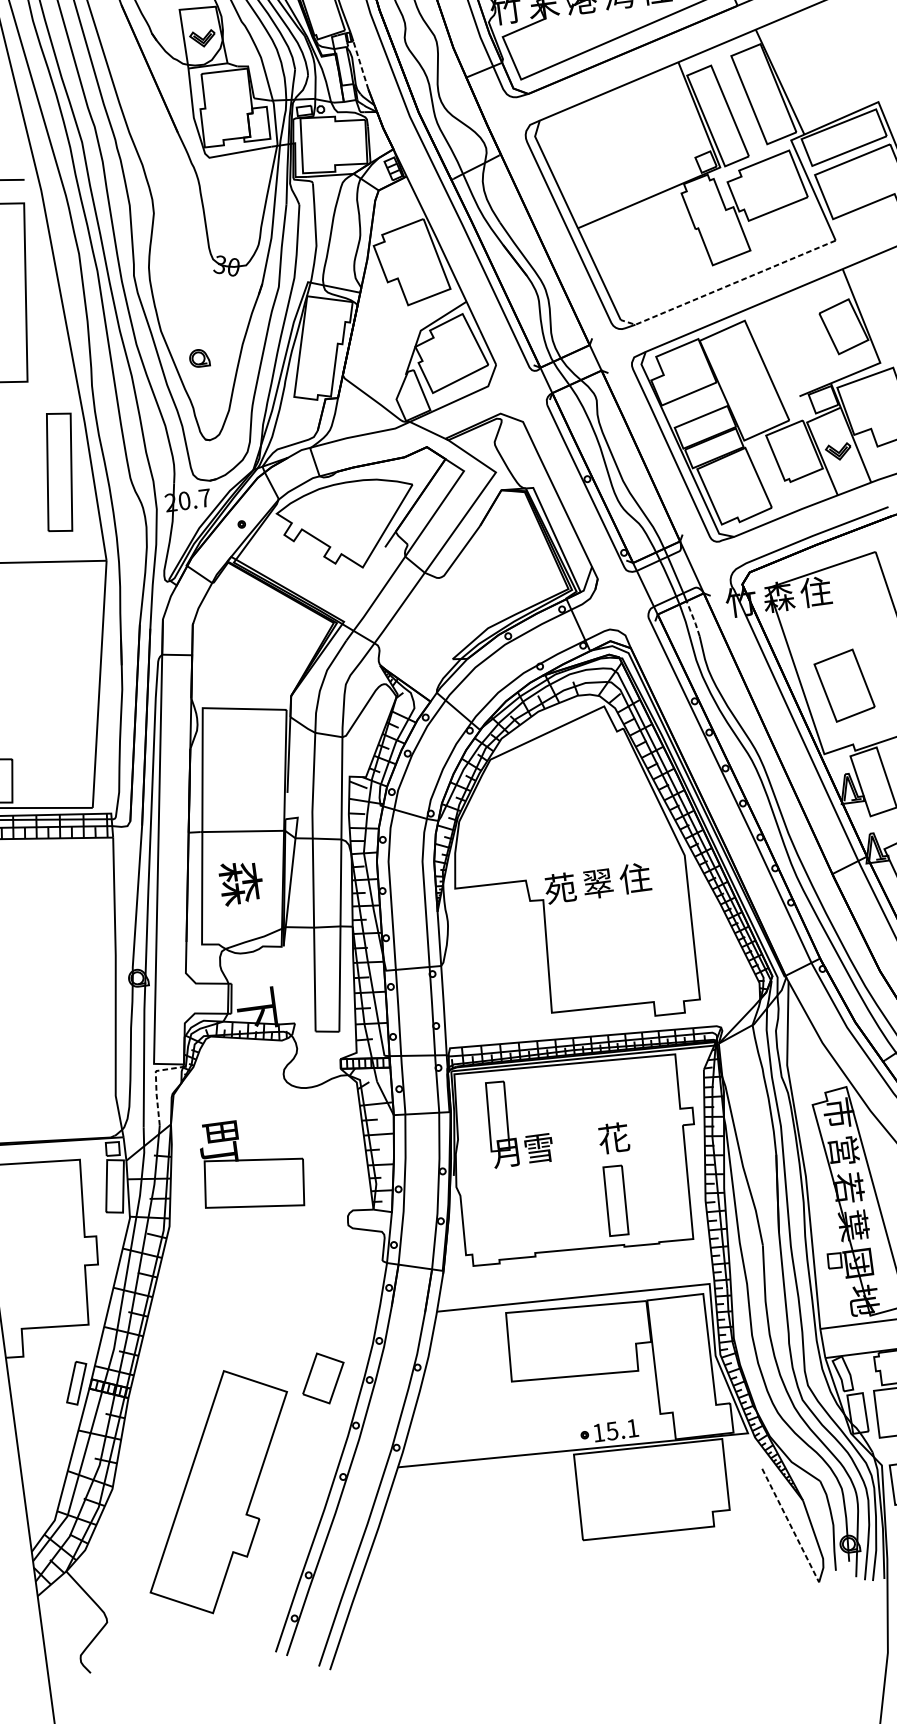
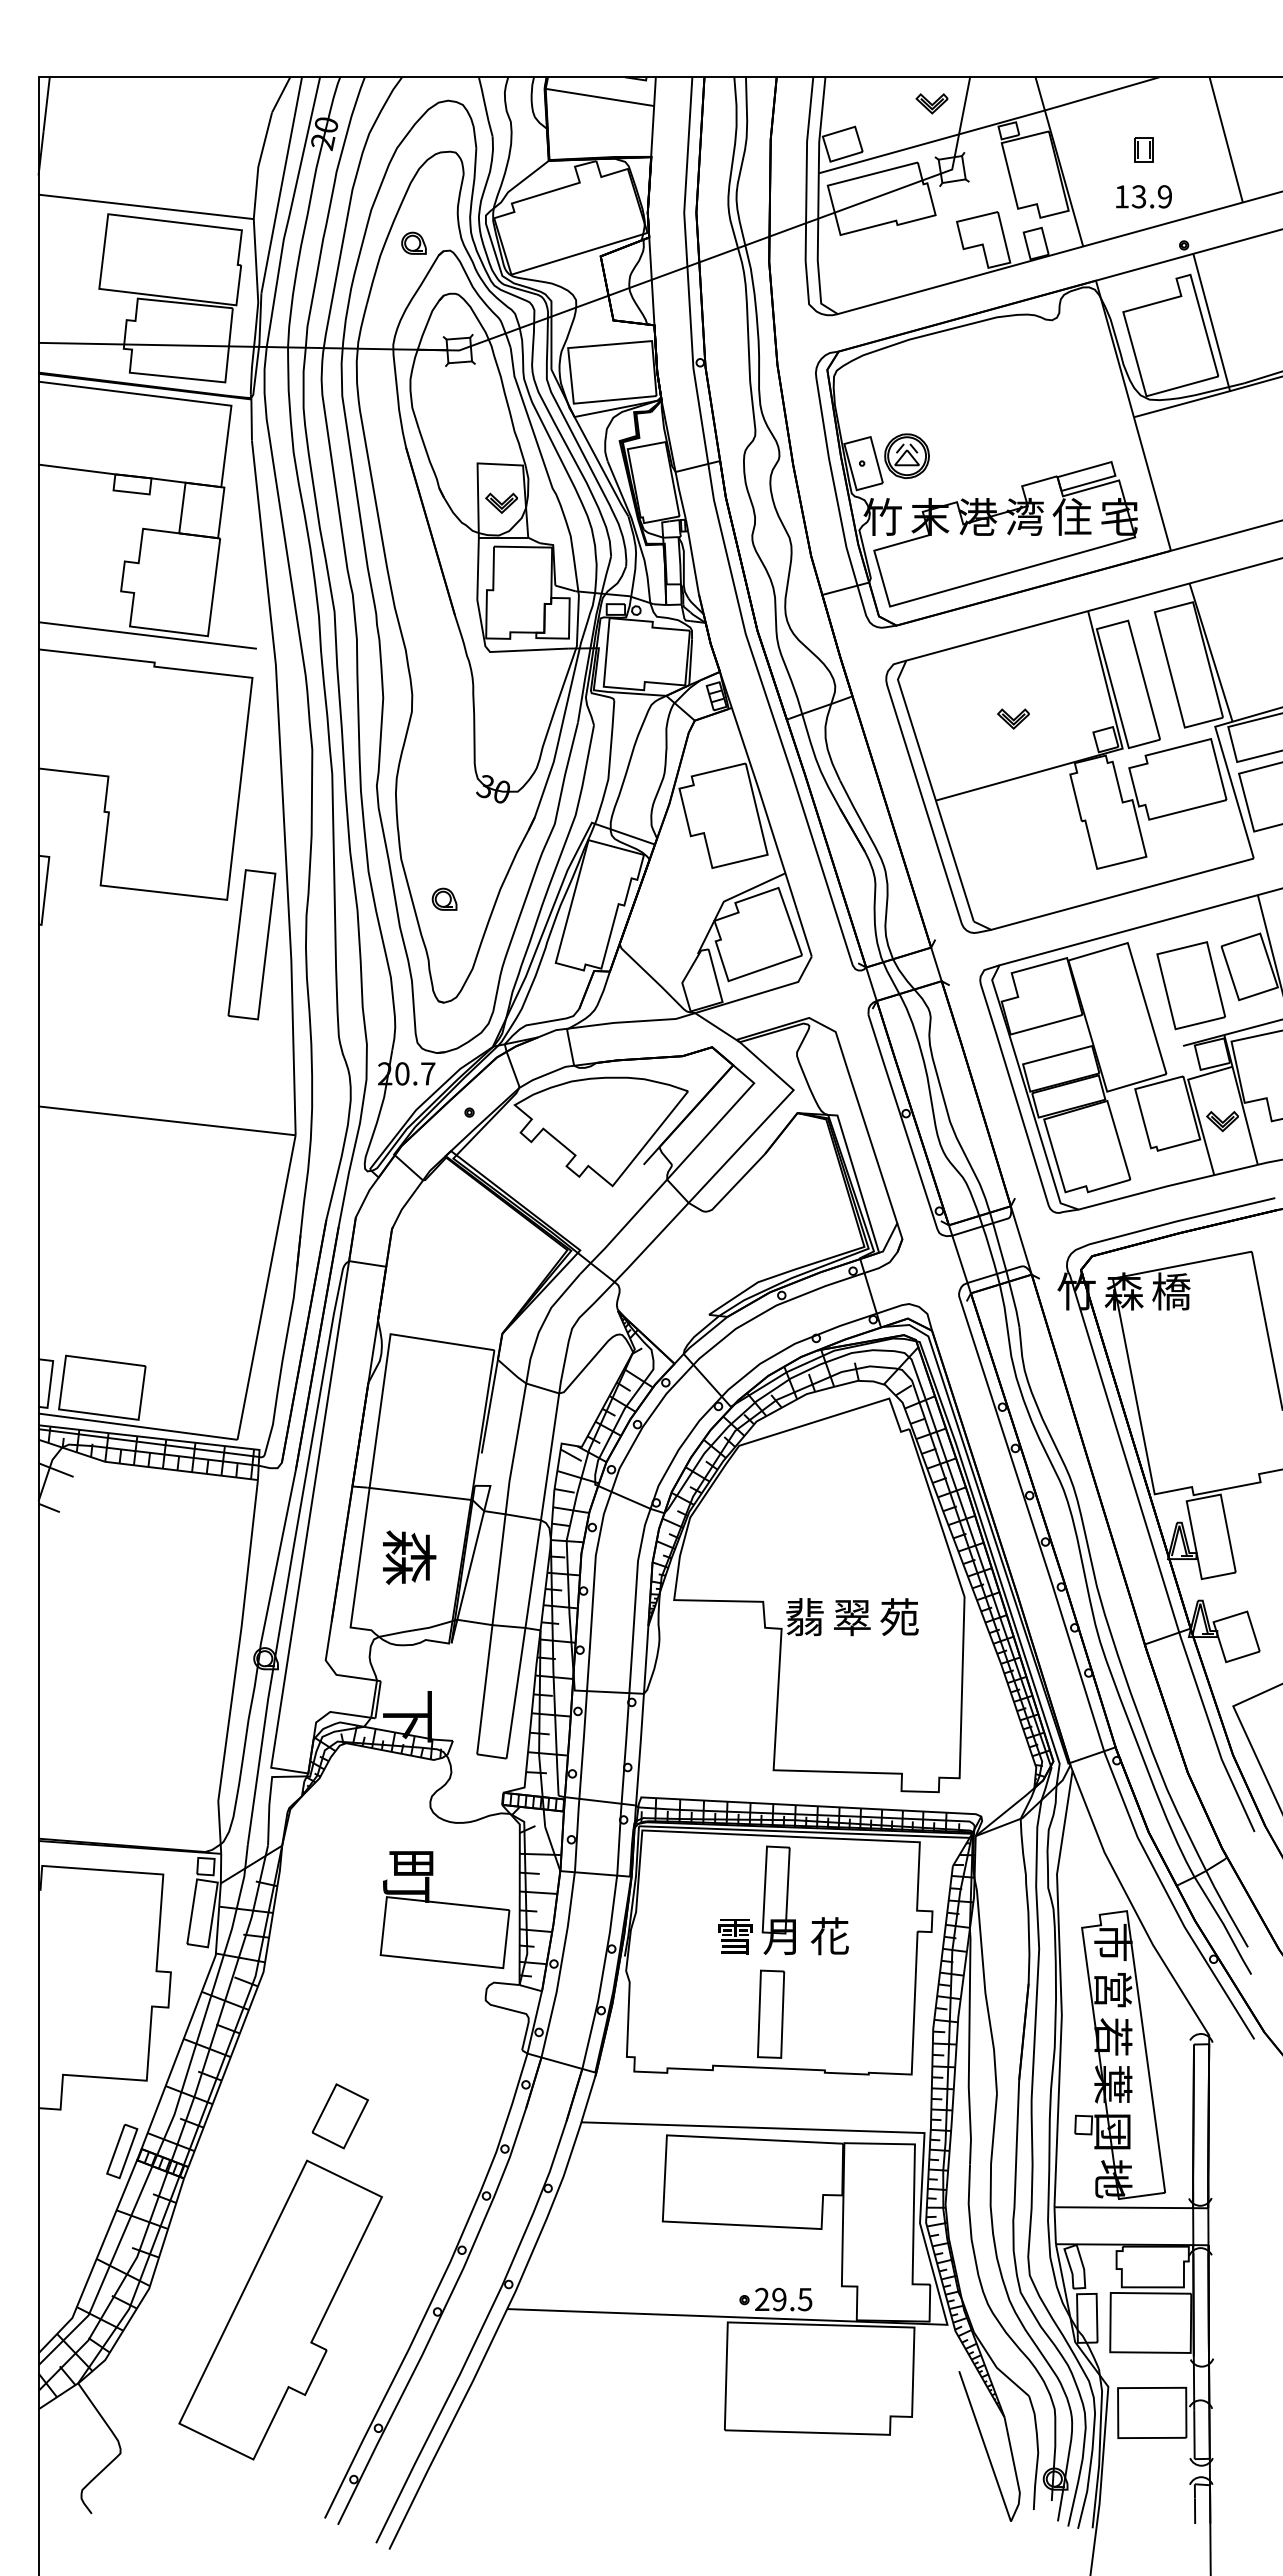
line: (360, 65) -> (693, 562), dashed -> solid
part: (630, 155) -> (1013, 718), added
line: (727, 285) -> (1112, 896), dashed -> solid
part: (59, 472) -> (251, 944), moved
text: (815, 592) -> (1170, 1291), 住 -> 橋
line: (693, 618) -> (1014, 1304), dashed -> solid
part: (844, 685) -> (1190, 985), moved
text: (635, 877) -> (899, 1616), 住 -> 苑
text: (560, 888) -> (804, 1617), 苑 -> 翡
line: (156, 1084) -> (270, 1793), dashed -> solid
part: (500, 1123) -> (778, 1899), moved
part: (251, 1165) -> (444, 1910), moved
part: (616, 1200) -> (771, 2013), moved
part: (322, 1378) -> (339, 2116), moved
text: (615, 1430) -> (783, 2299), 15.1 -> 29.5
line: (791, 1525) -> (985, 2446), dashed -> solid

